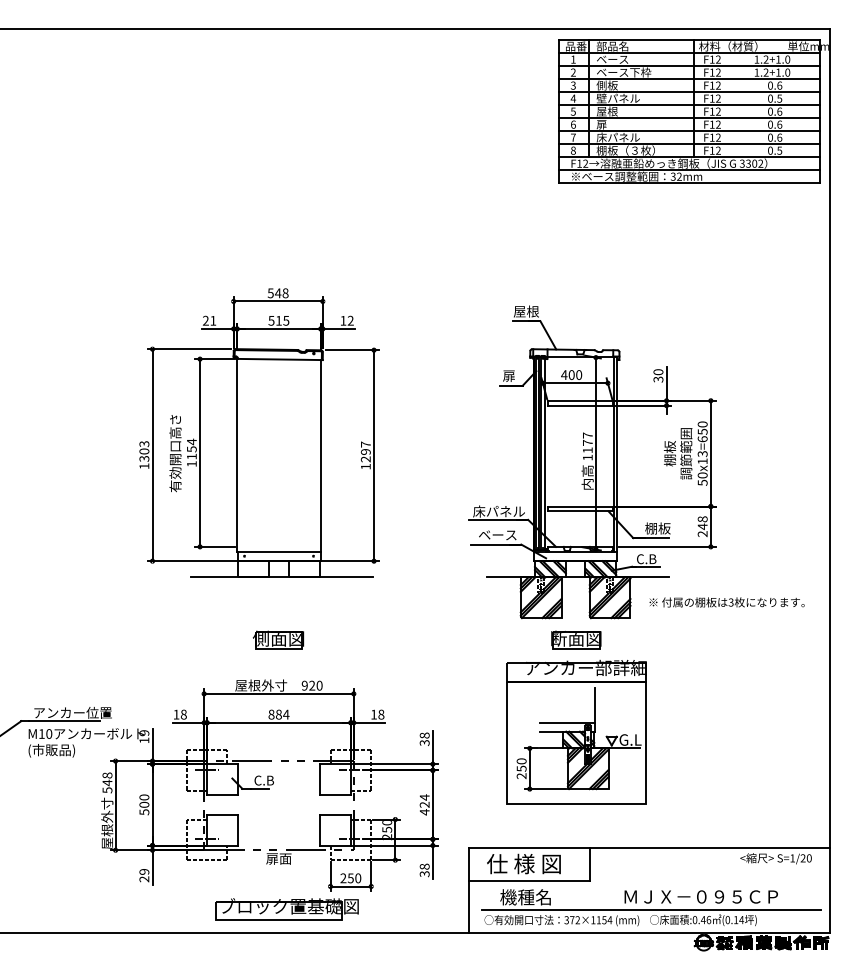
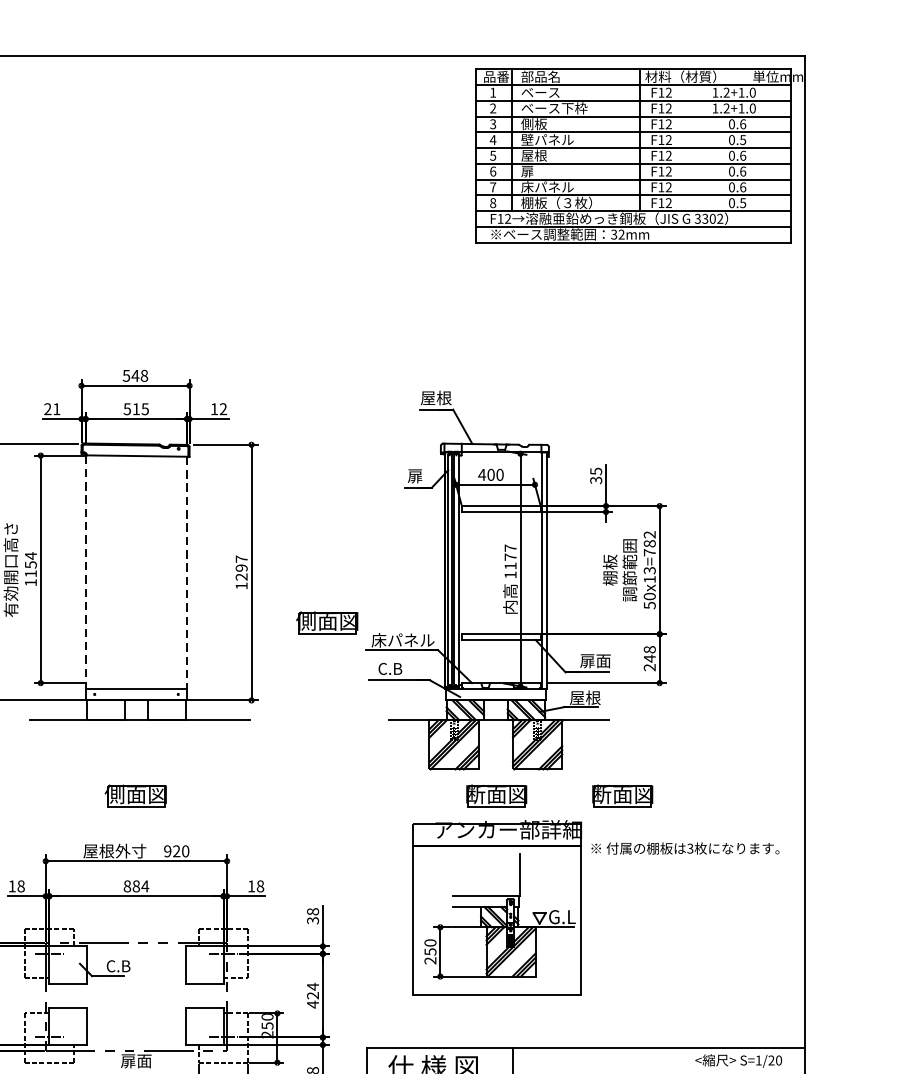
text: (658, 372) -> (596, 471), 30 -> 35
text: (702, 431) -> (649, 543), 50x13=650 -> 50x13=782
line: (237, 455) -> (86, 572), solid -> dashed
line: (320, 455) -> (186, 572), solid -> dashed
part: (436, 496) -> (327, 622), added
text: (657, 528) -> (595, 660), 棚板 -> 扉面
text: (497, 535) -> (401, 669), ベース -> C.B
text: (649, 559) -> (585, 698), C.B -> 屋根
text: (726, 602) -> (684, 848), moved
part: (680, 639) -> (622, 795), added

